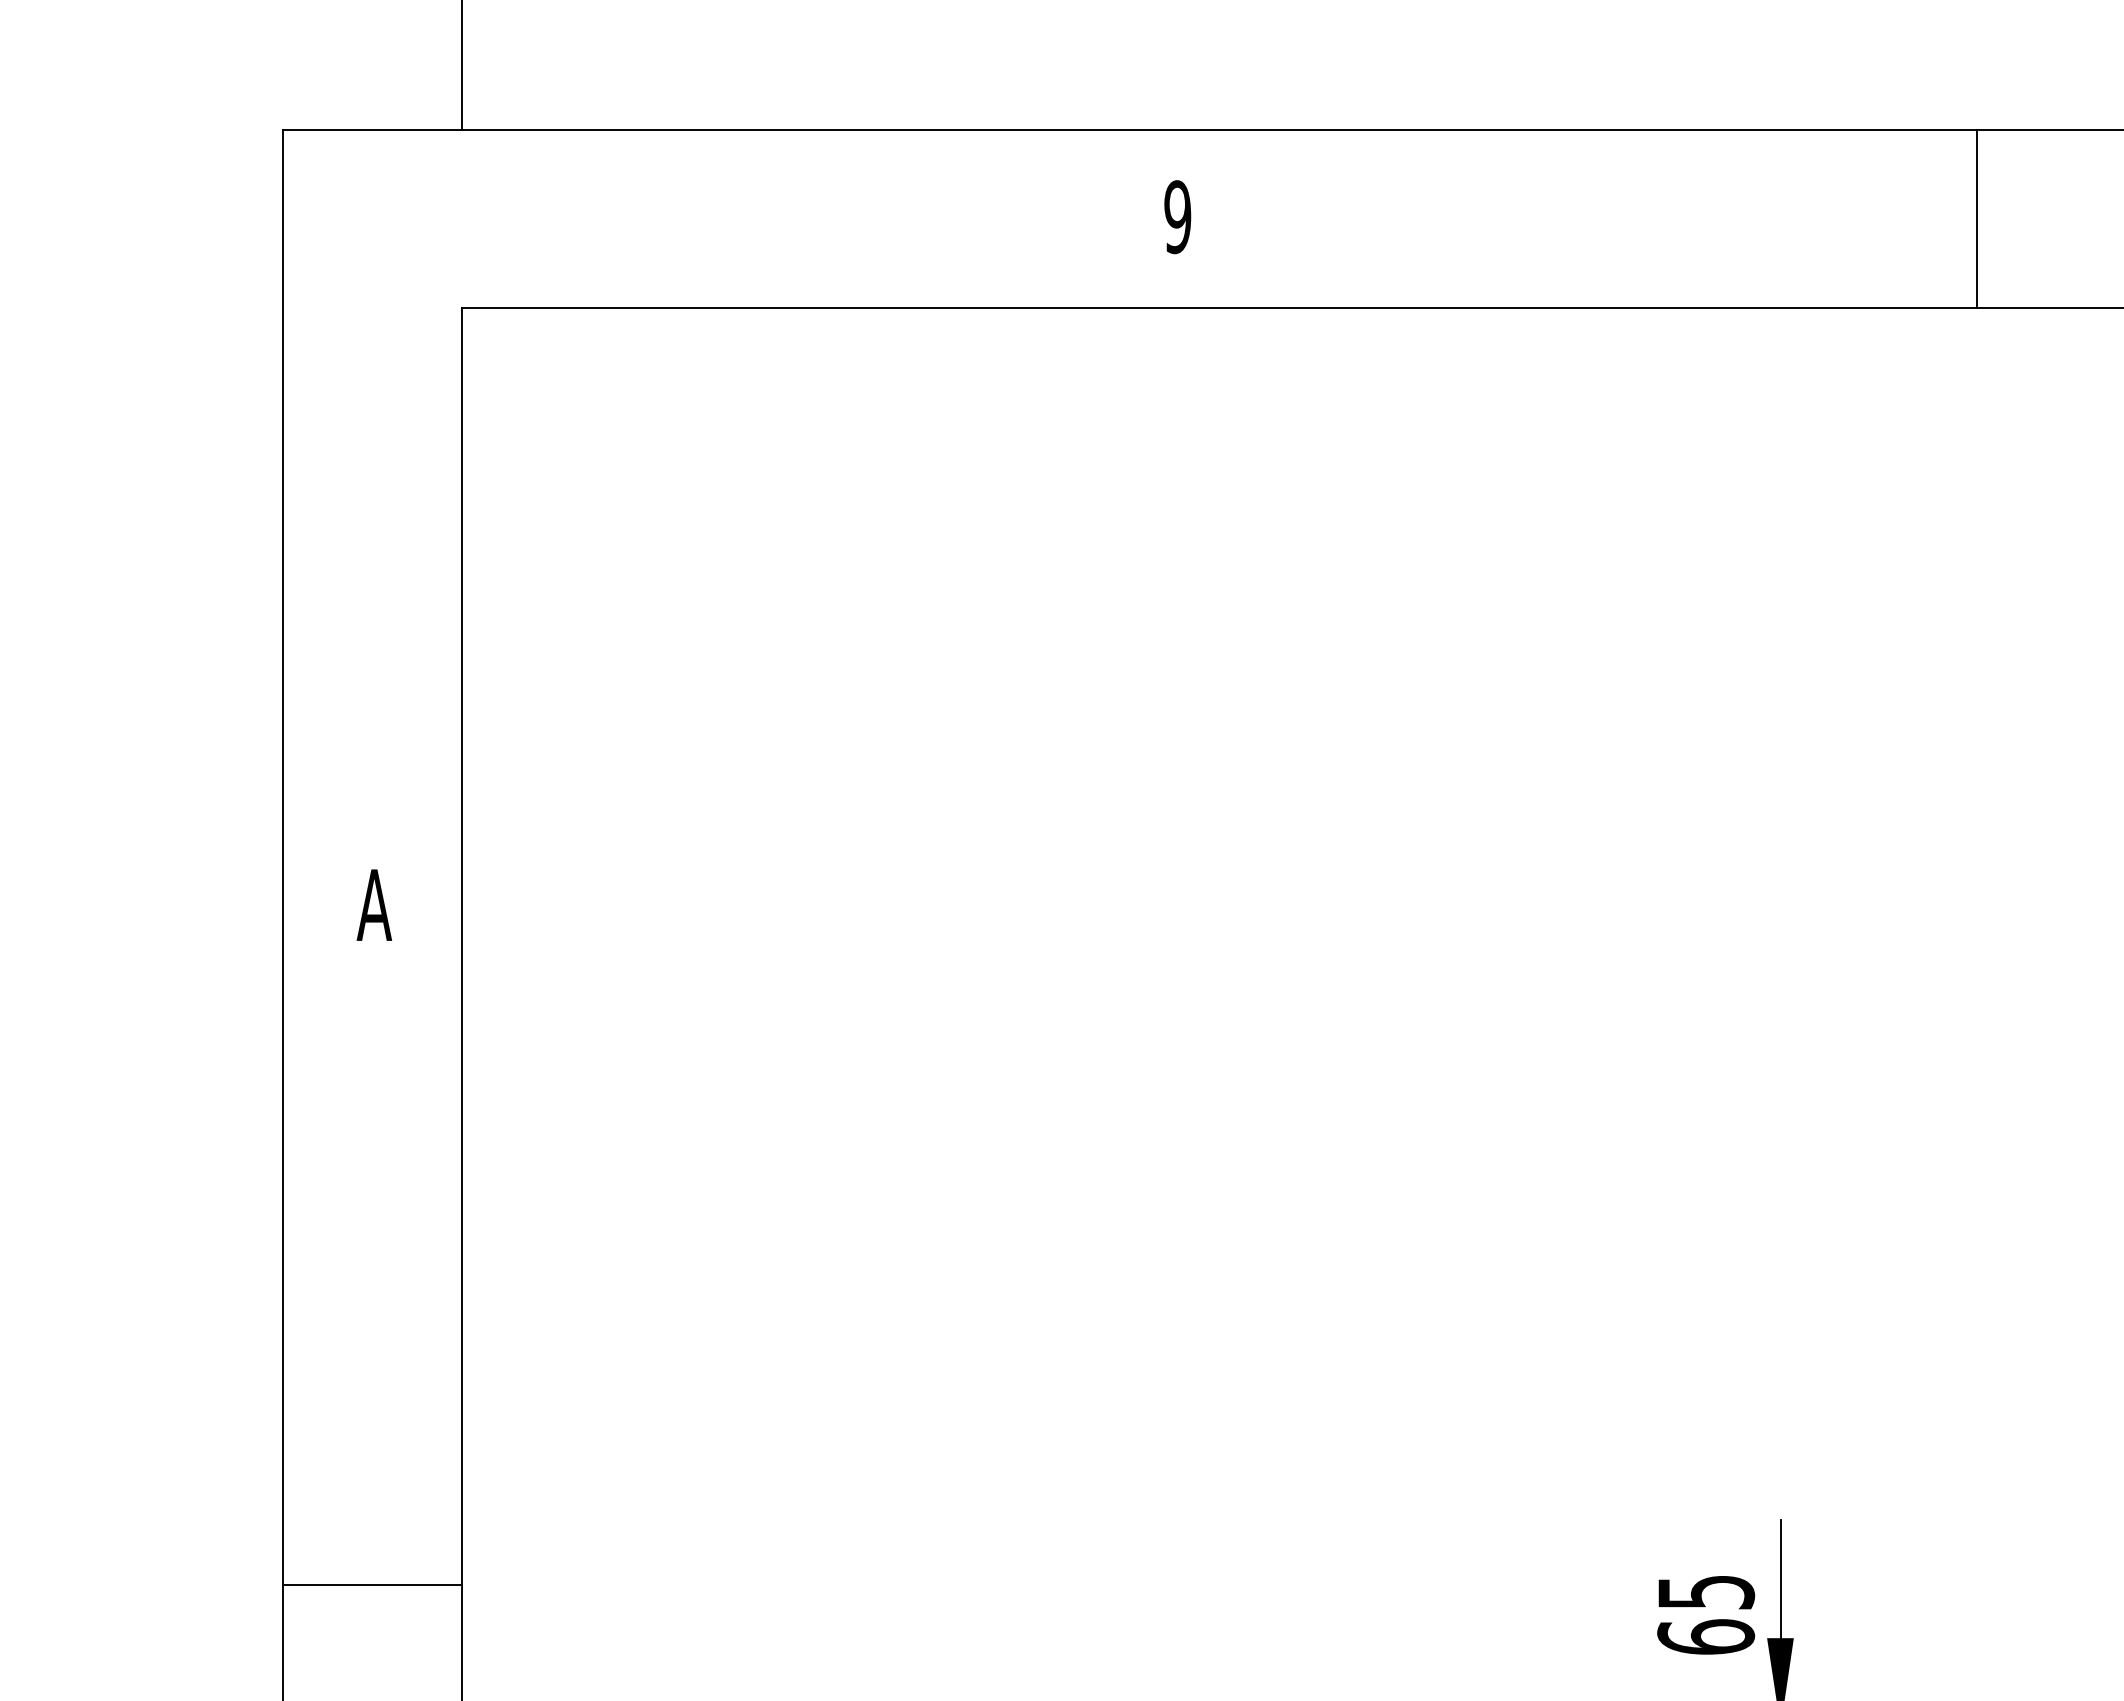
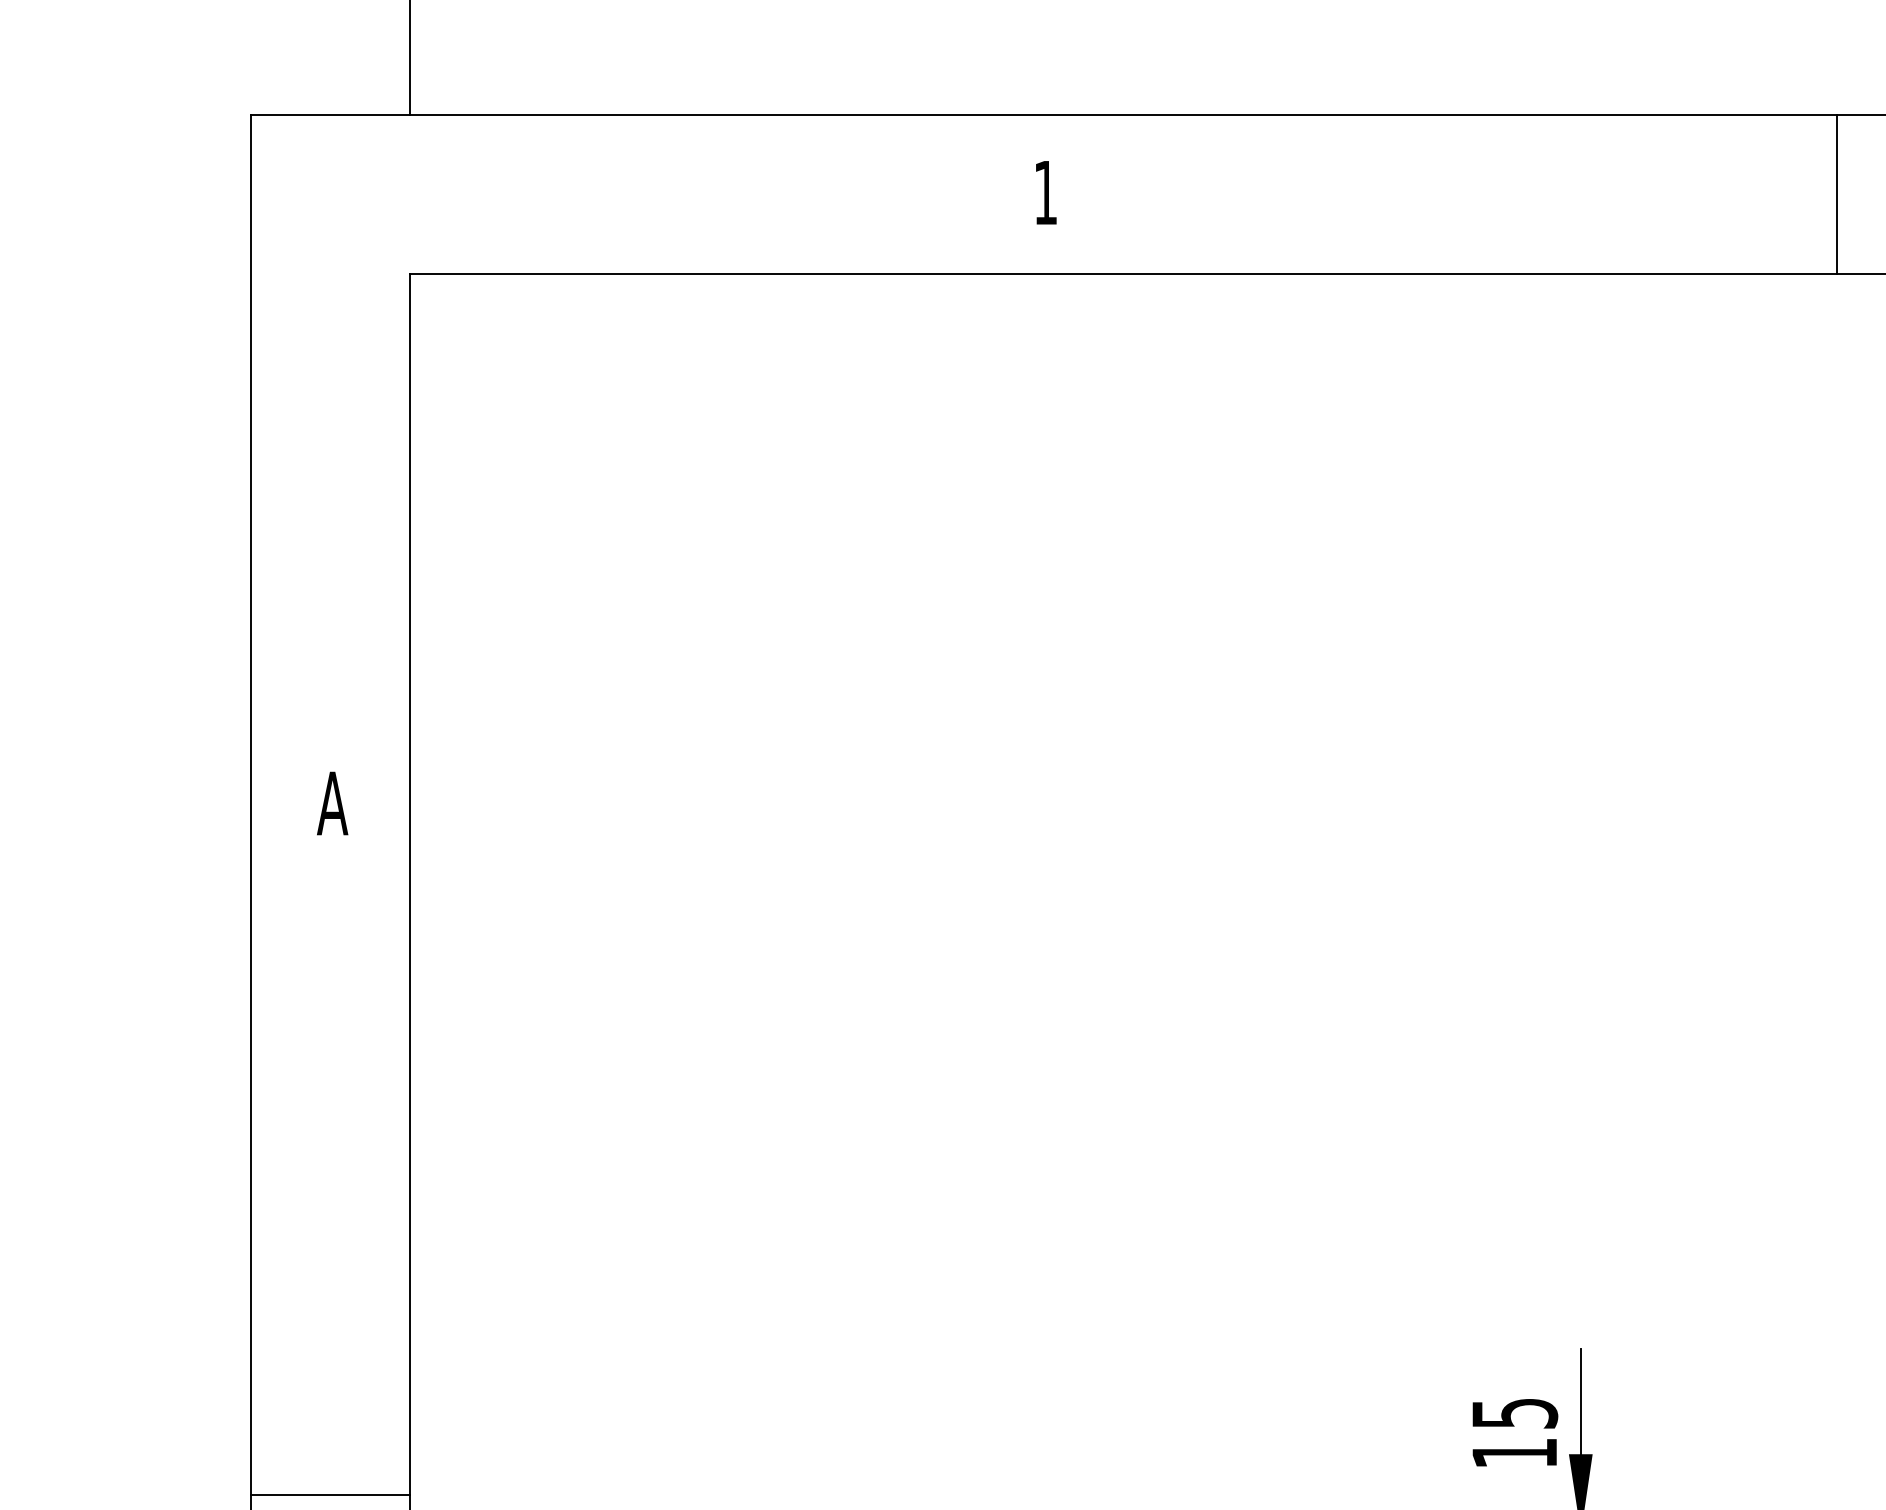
text: (1177, 217) -> (1045, 193), 9 -> 1
line: (1977, 218) -> (1837, 193), moved
line: (371, 1584) -> (330, 1494), moved
text: (1706, 1636) -> (1515, 1452), 65 -> 15

